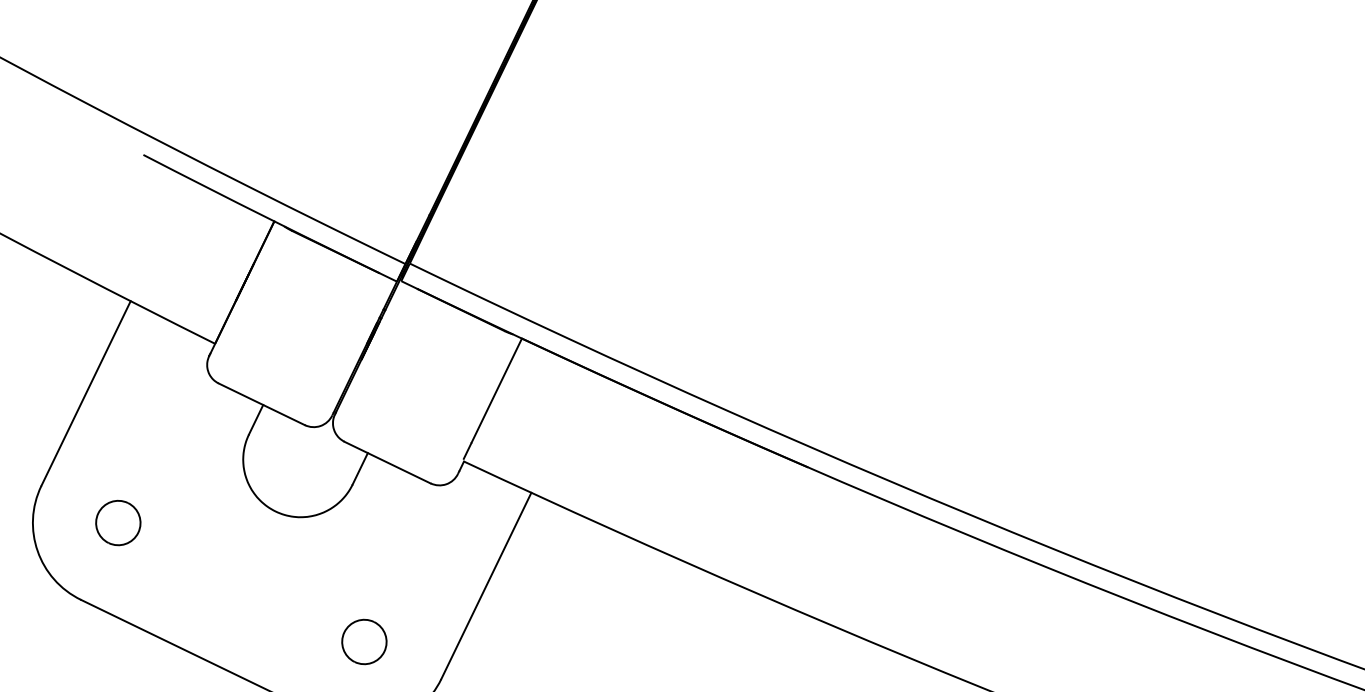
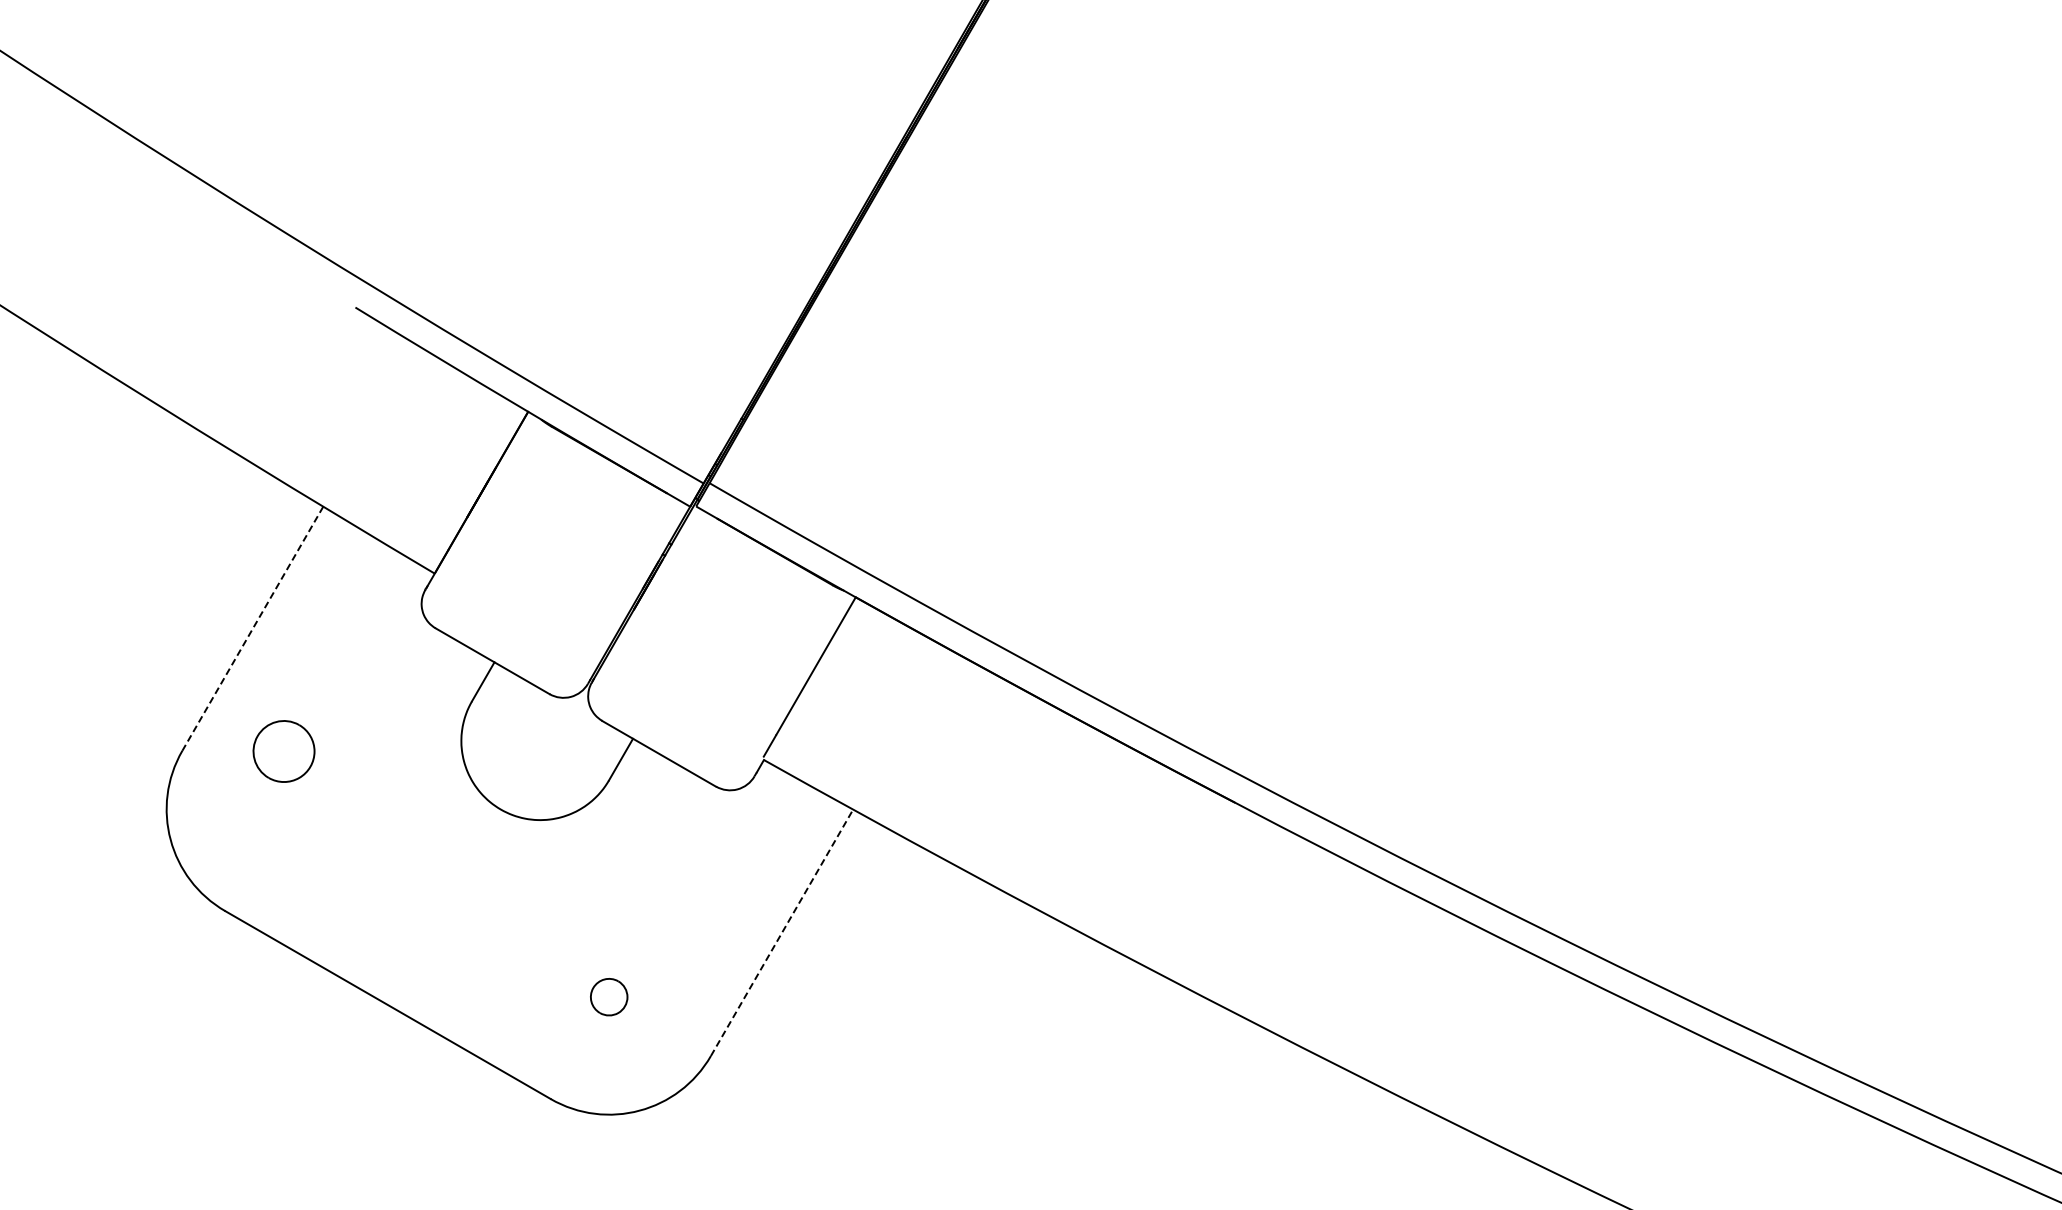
line: (85, 393) -> (252, 628), solid -> dashed
part: (117, 523) -> (283, 751), moved
line: (486, 585) -> (782, 932), solid -> dashed
part: (363, 641) -> (608, 996), size x0.6

